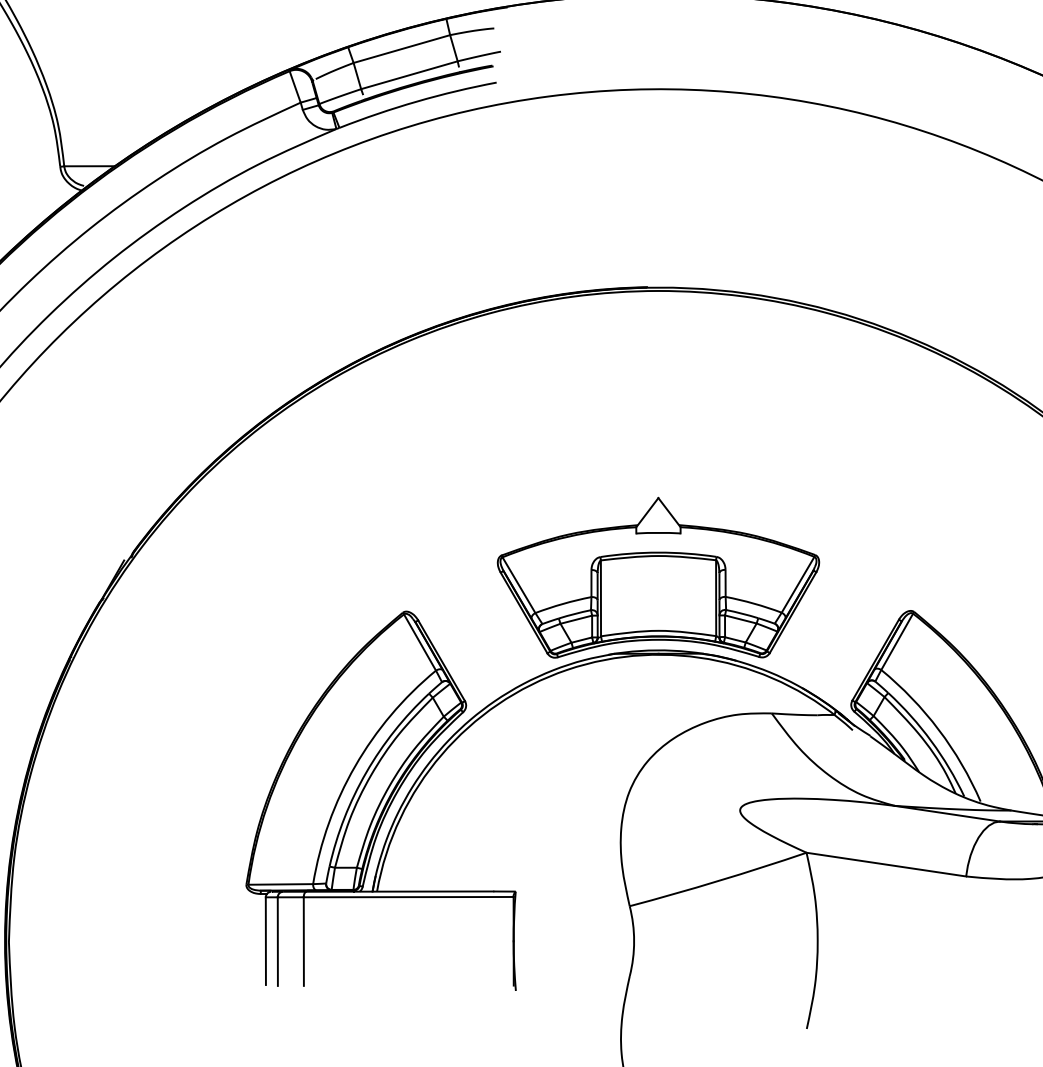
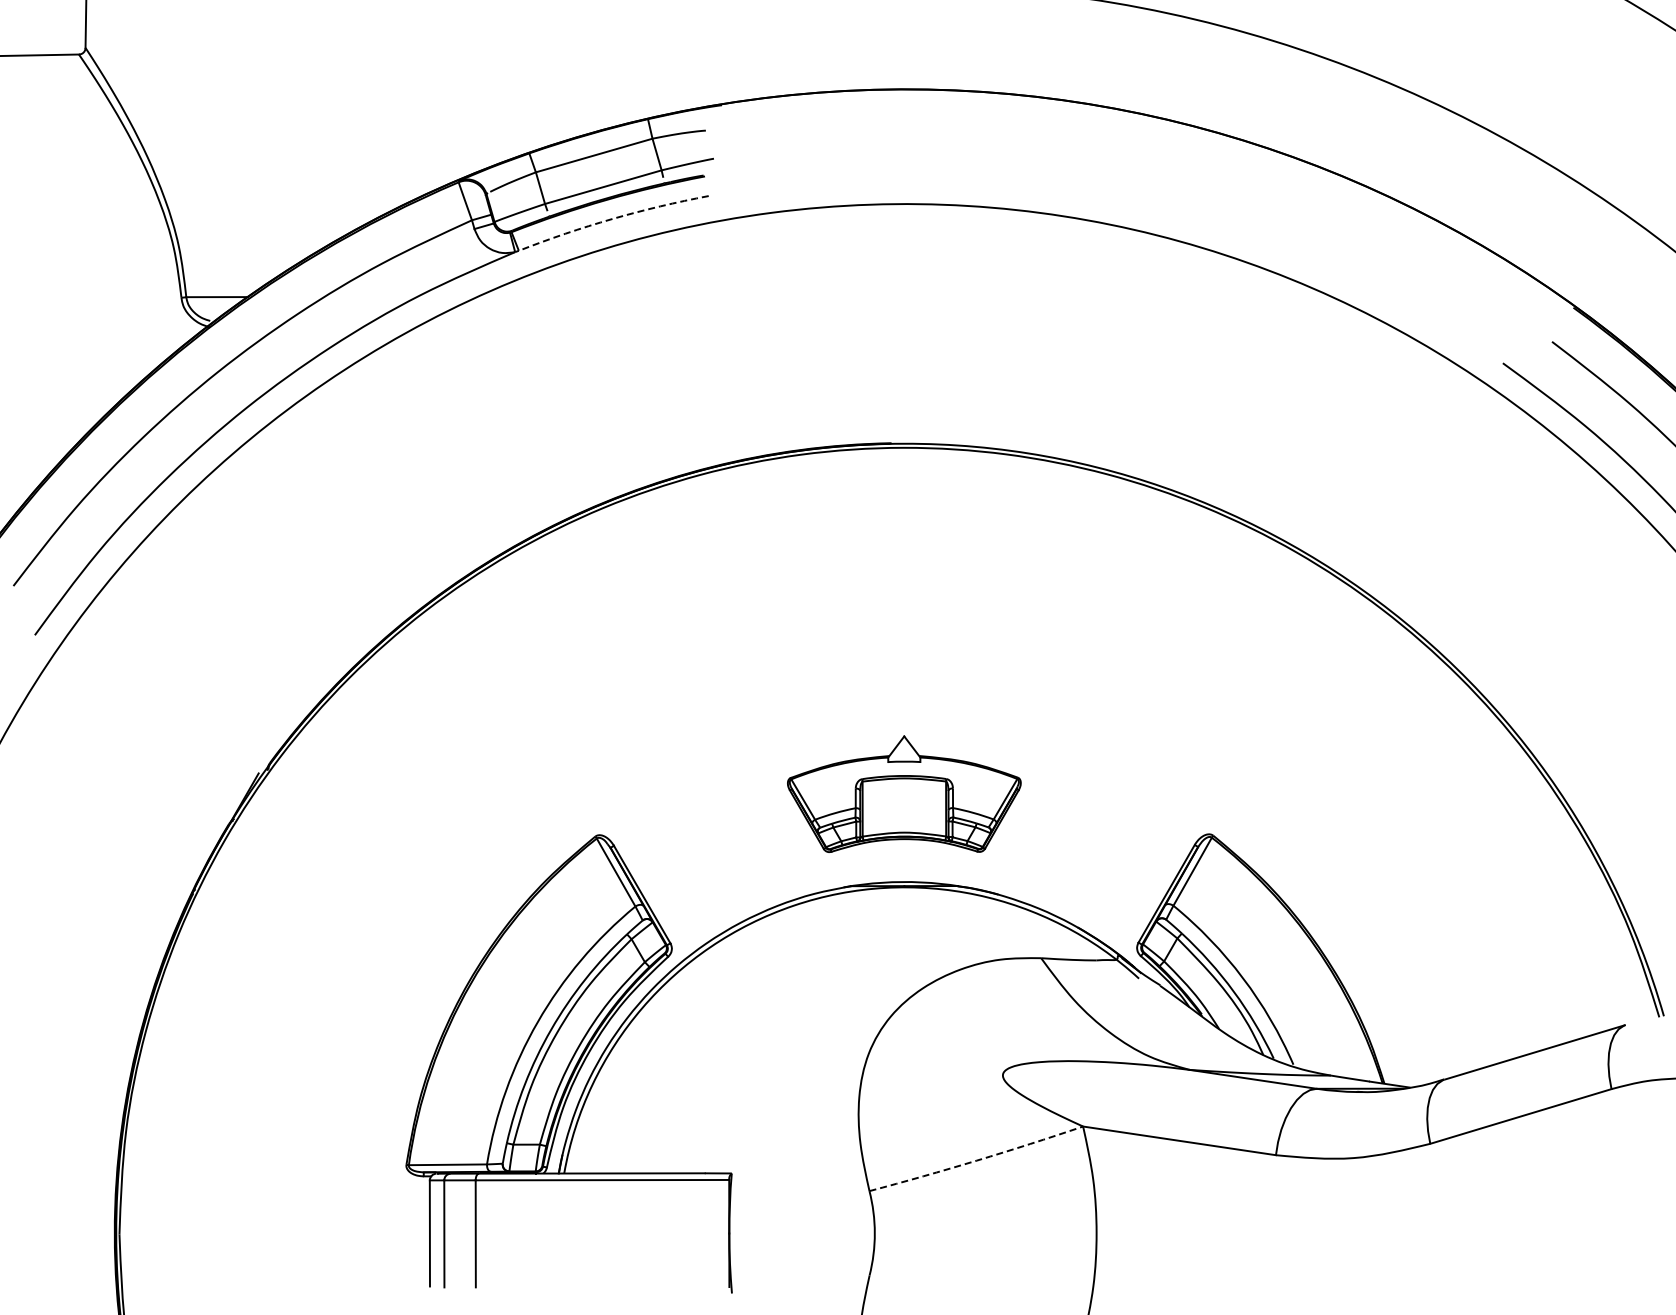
arc: (417, 101) -> (612, 218), solid -> dashed
part: (658, 577) -> (904, 793), size x0.6
arc: (718, 880) -> (976, 1160), solid -> dashed

